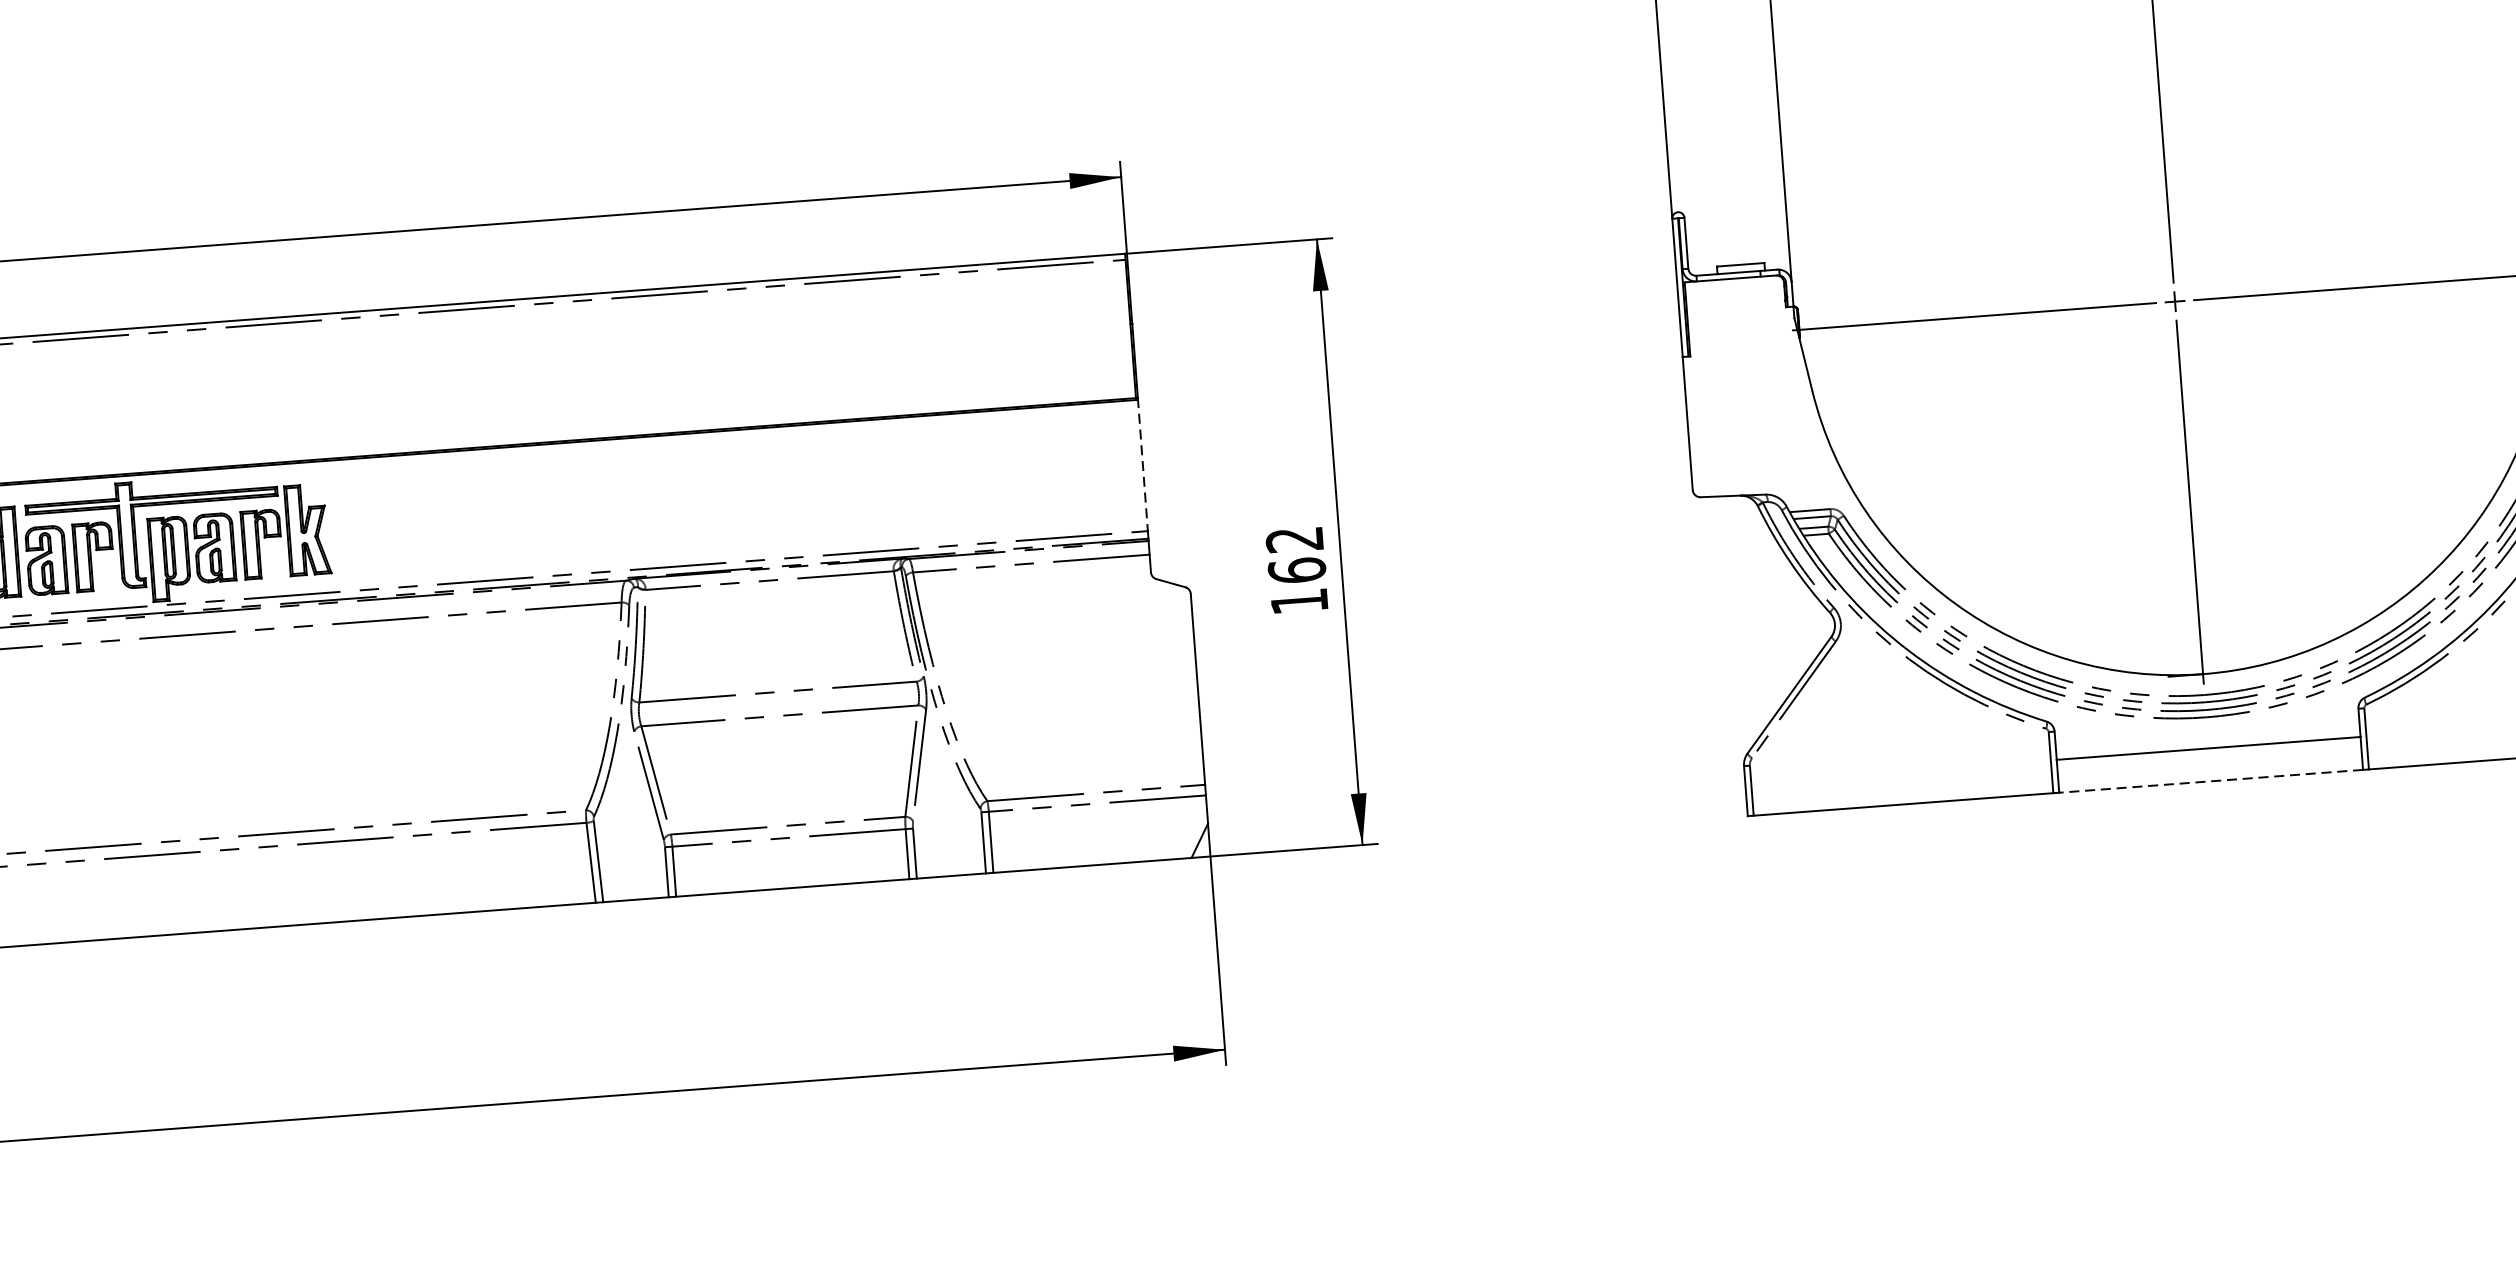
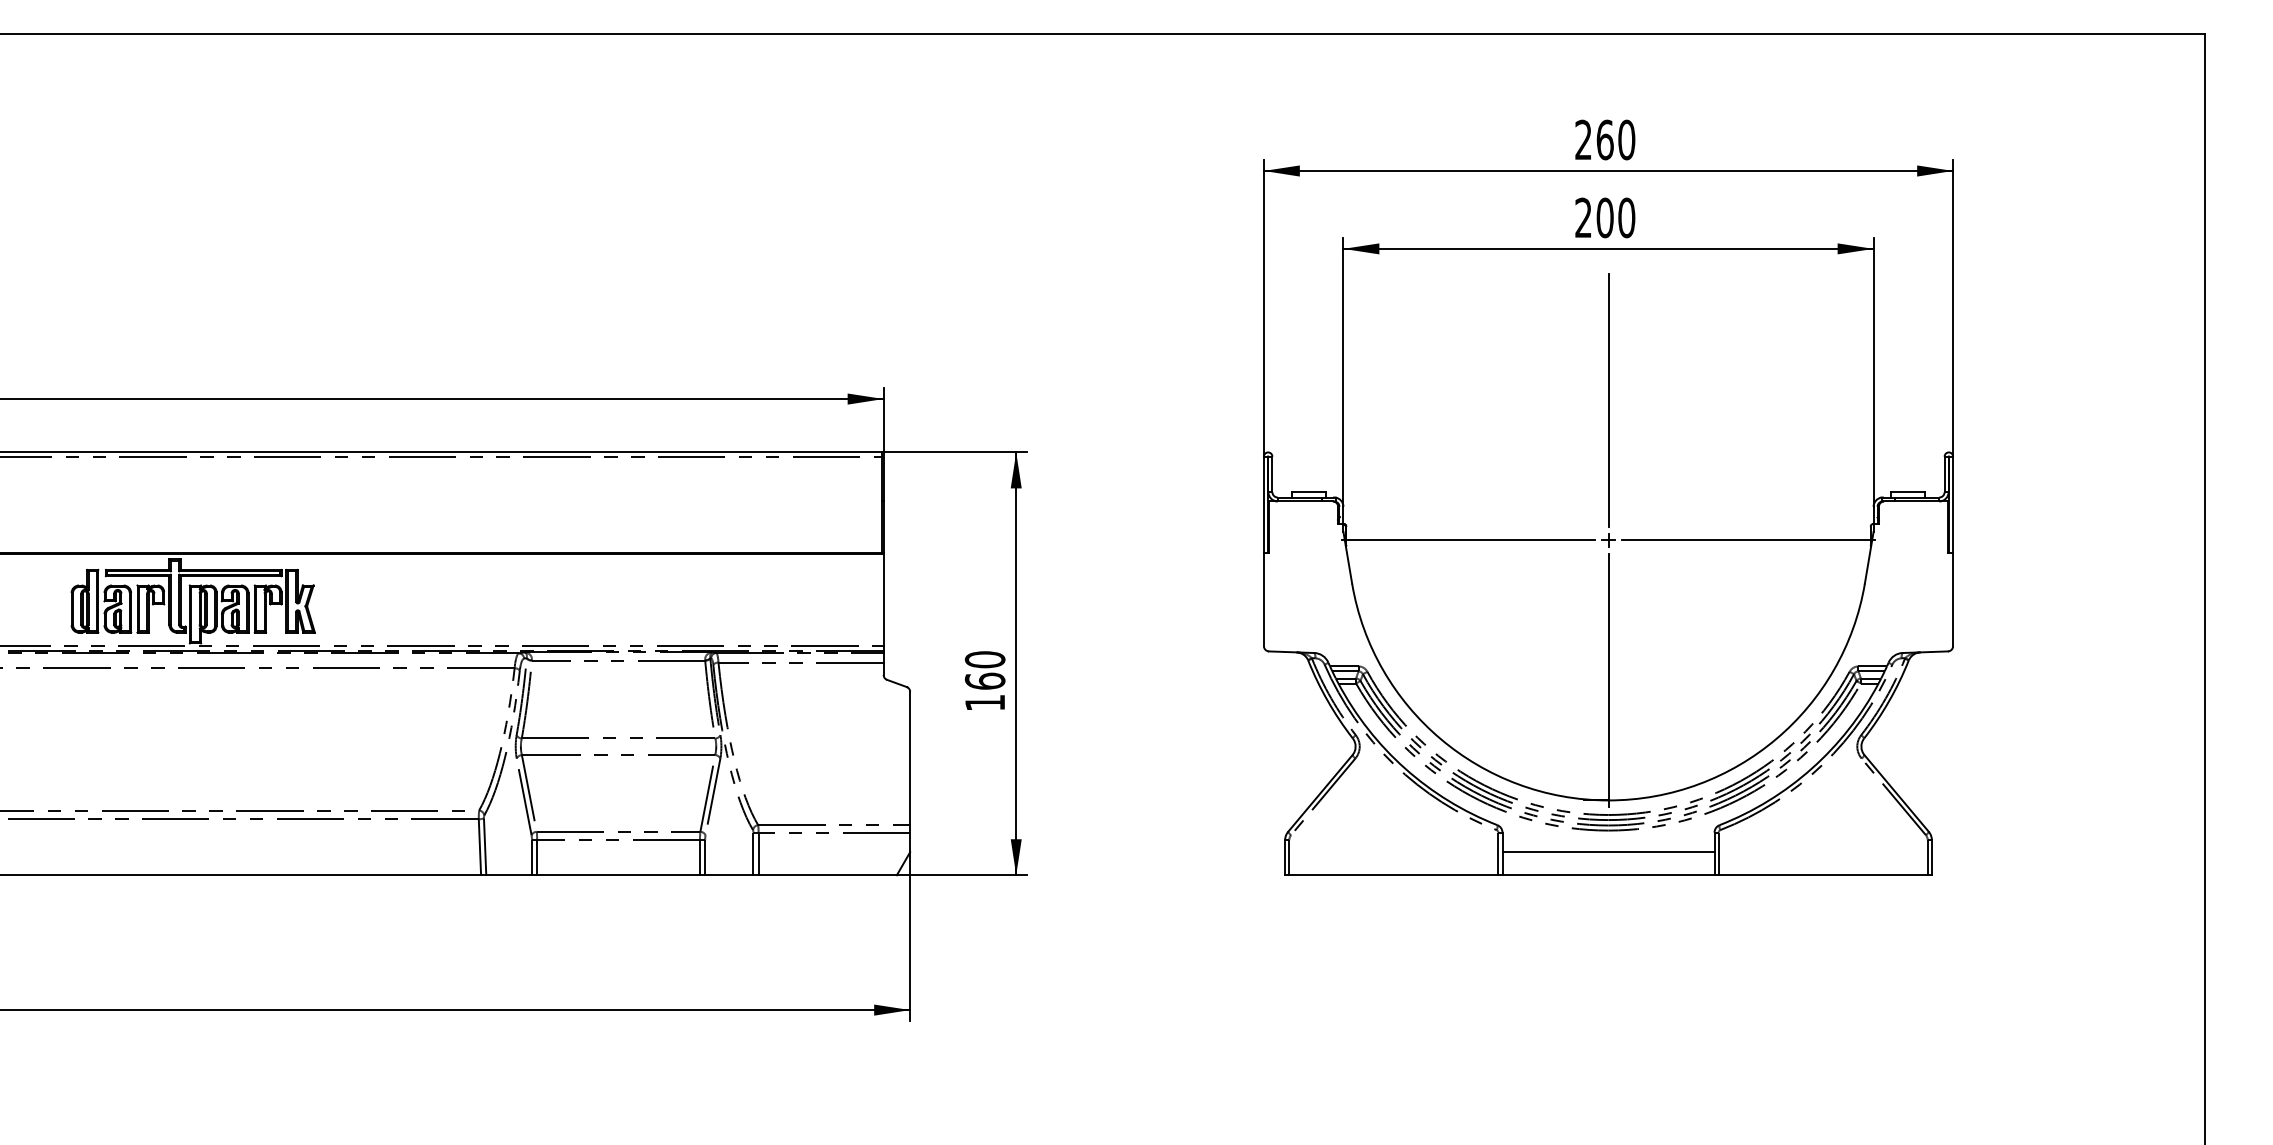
line: (1142, 465) -> (883, 600), dashed -> solid
text: (1293, 539) -> (984, 659), 162 -> 160
line: (2211, 781) -> (1608, 875), dashed -> solid

